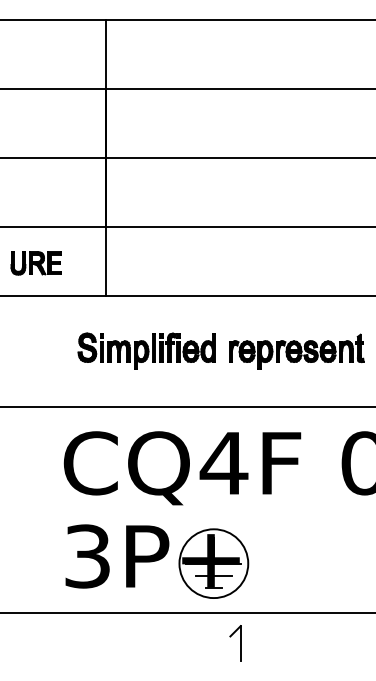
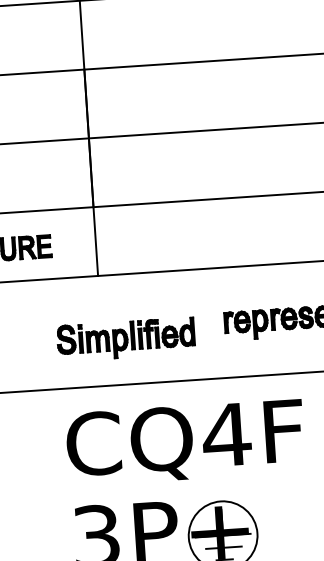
part: (146, 350) -> (125, 338), moved

